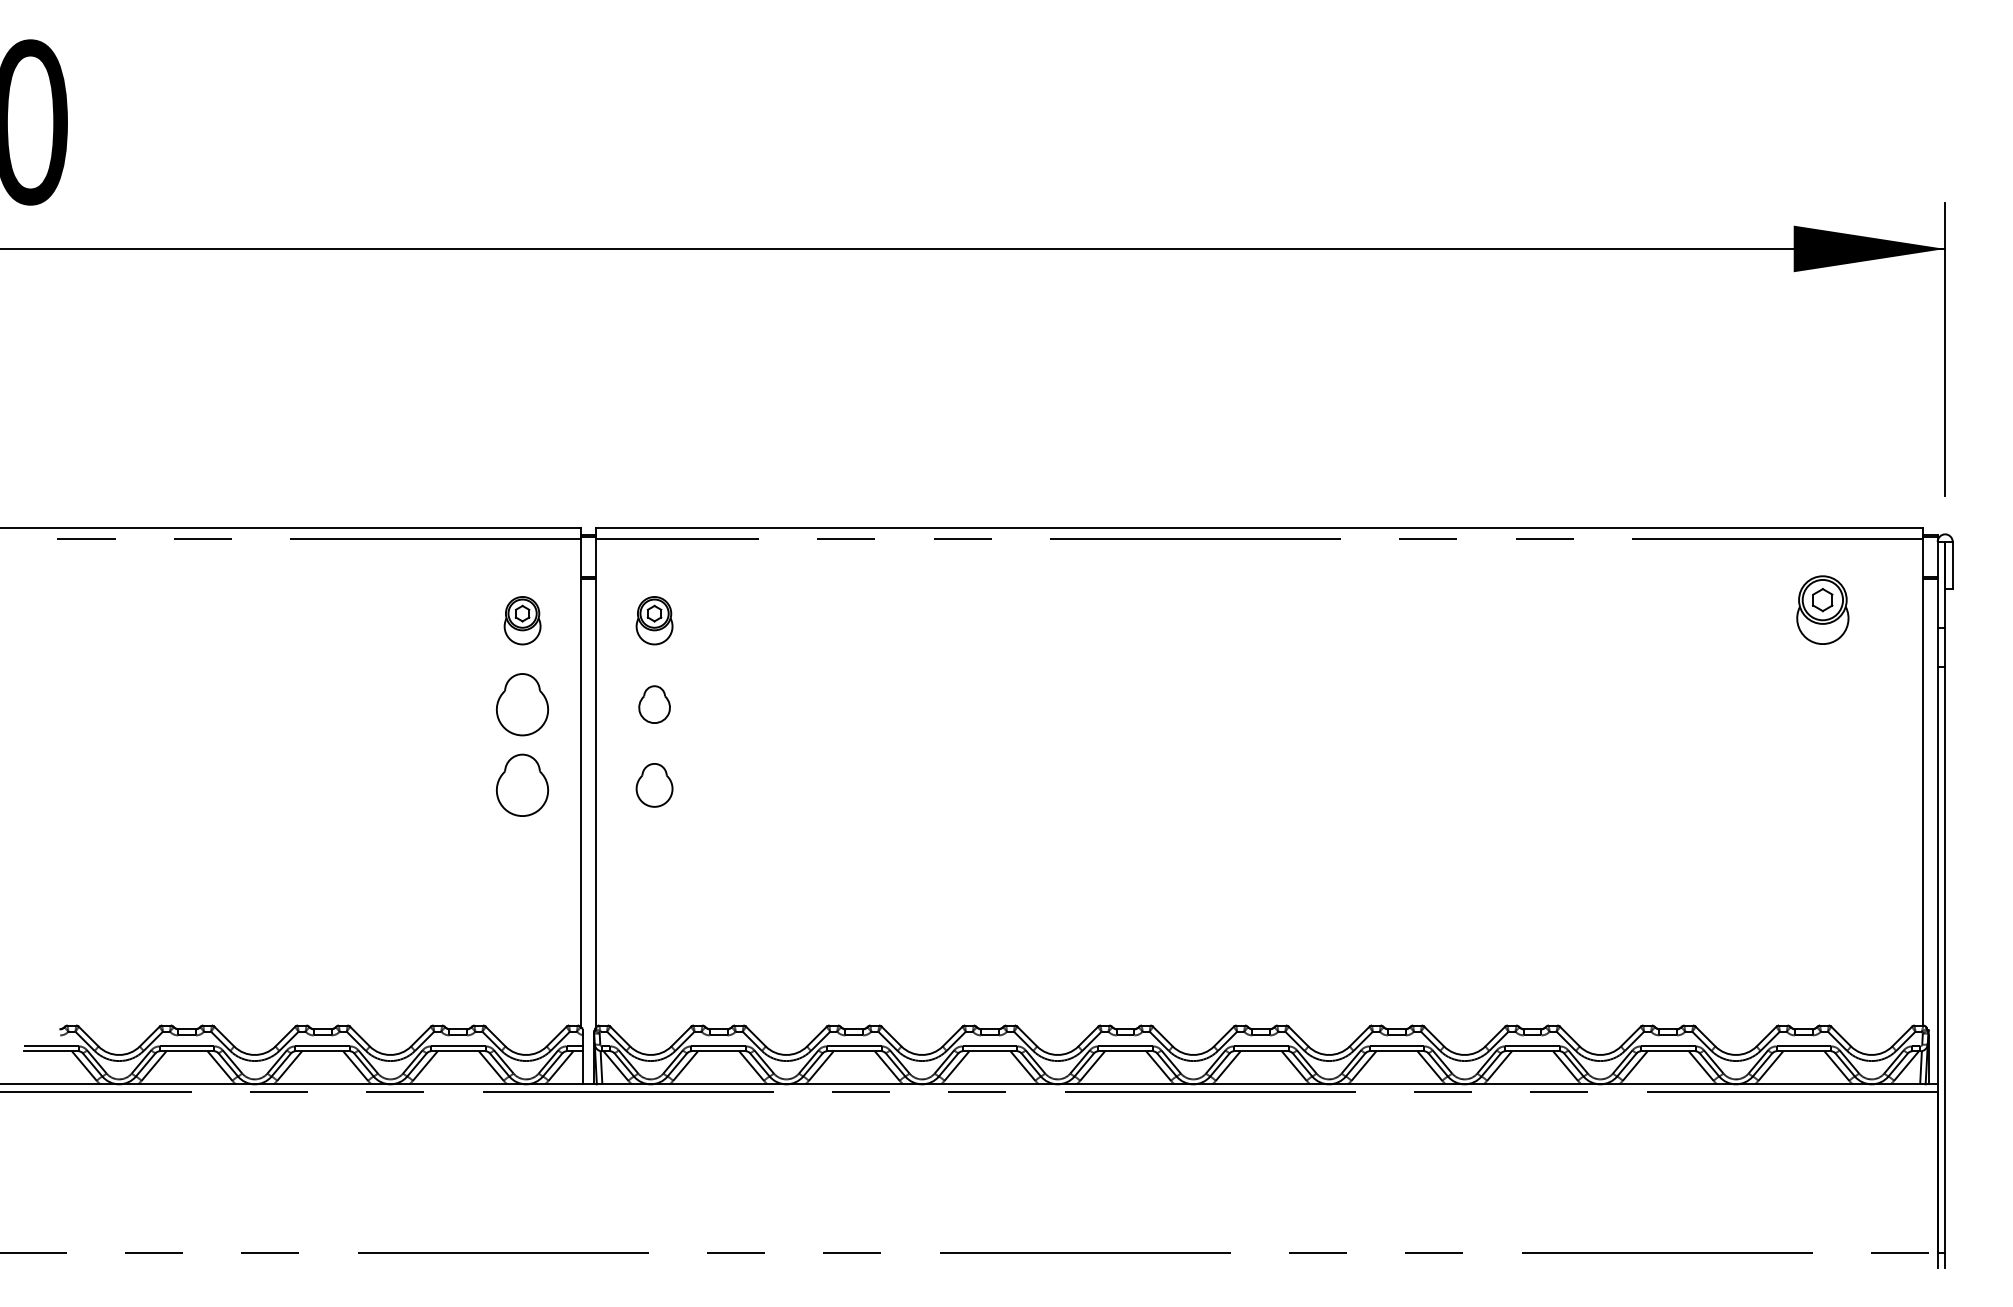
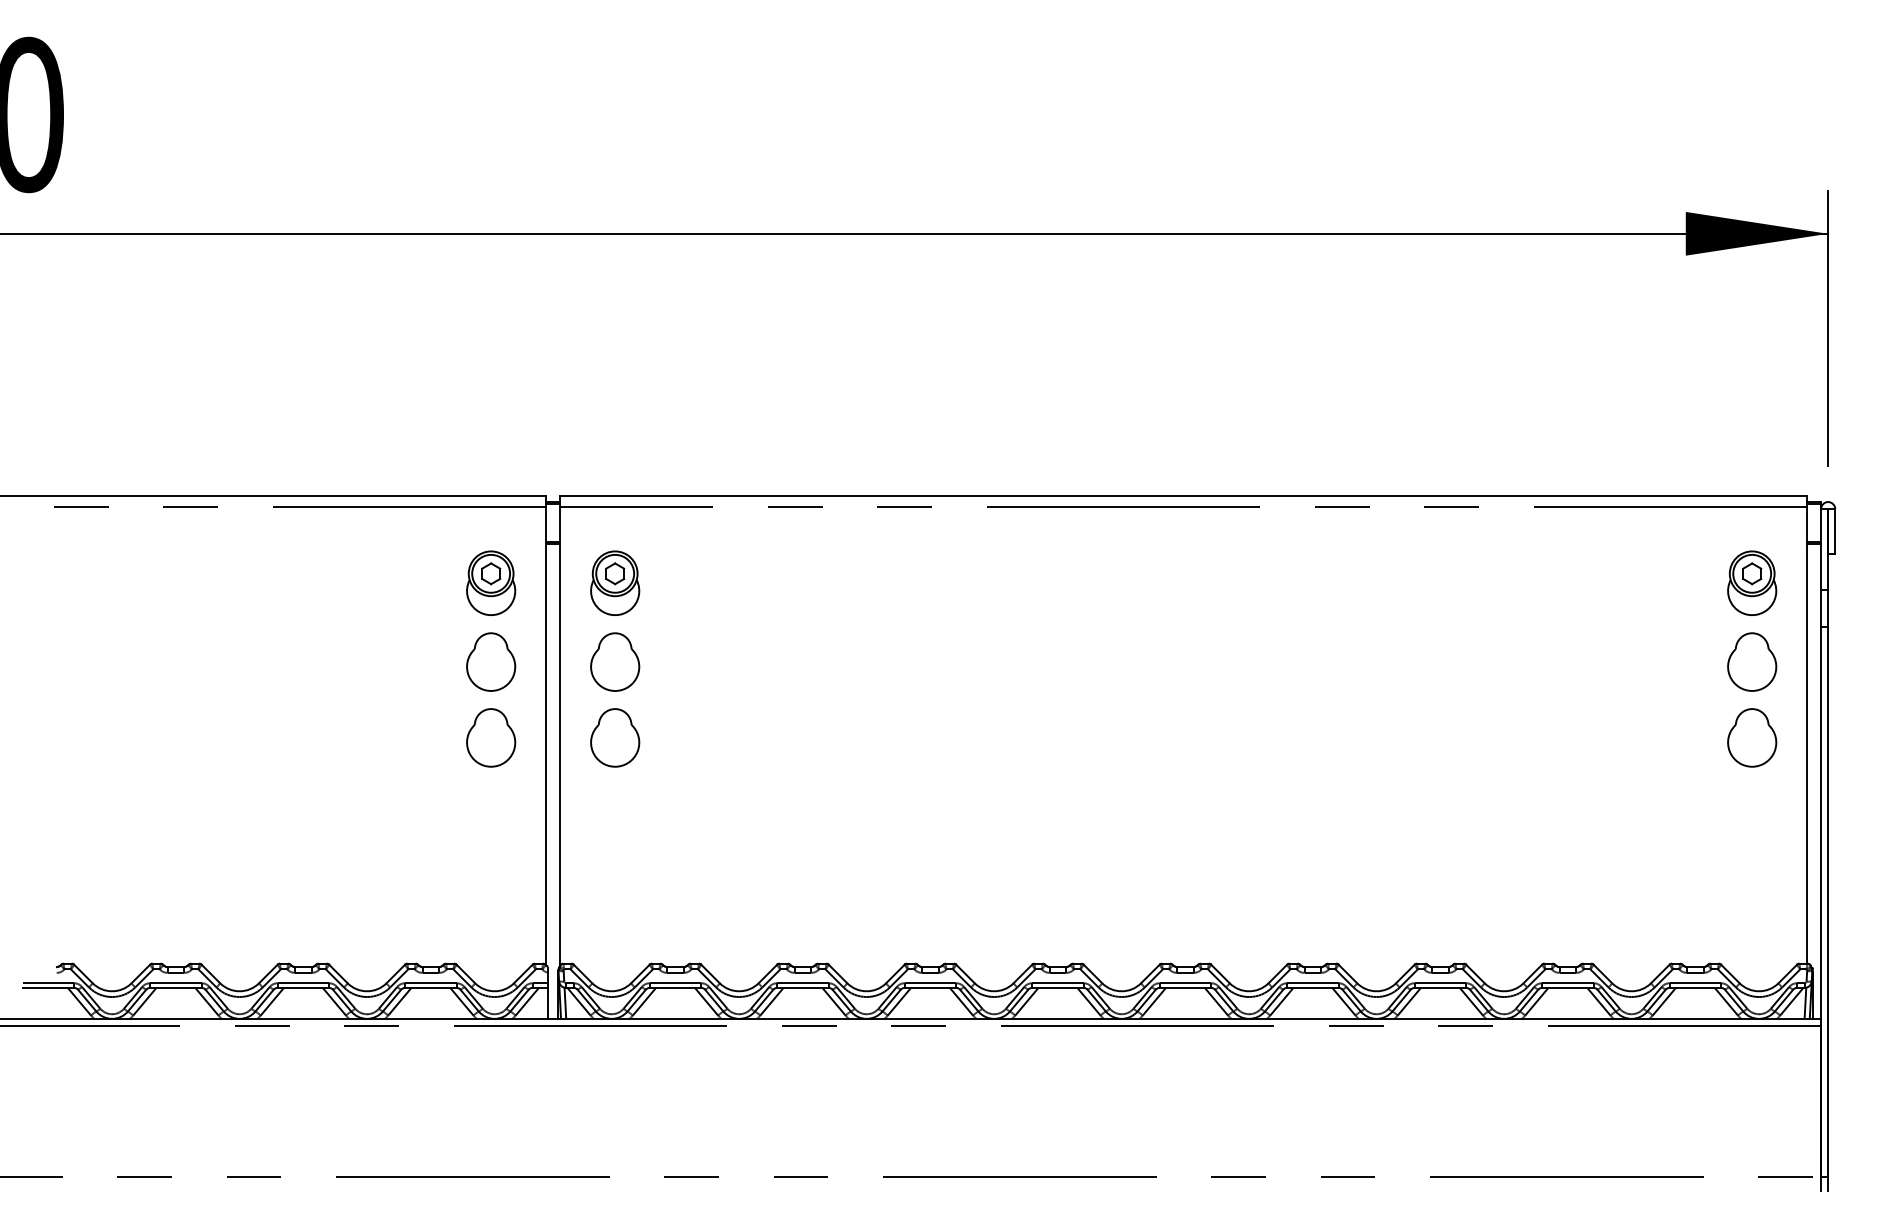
part: (1823, 609) -> (1752, 582), moved
part: (522, 619) -> (491, 582), size x1.43
part: (654, 619) -> (615, 582), size x1.43
part: (654, 704) -> (615, 661), size x1.67
part: (1864, 704) -> (1752, 661), added
part: (654, 784) -> (615, 737), size x1.43
part: (1864, 784) -> (1752, 737), added

